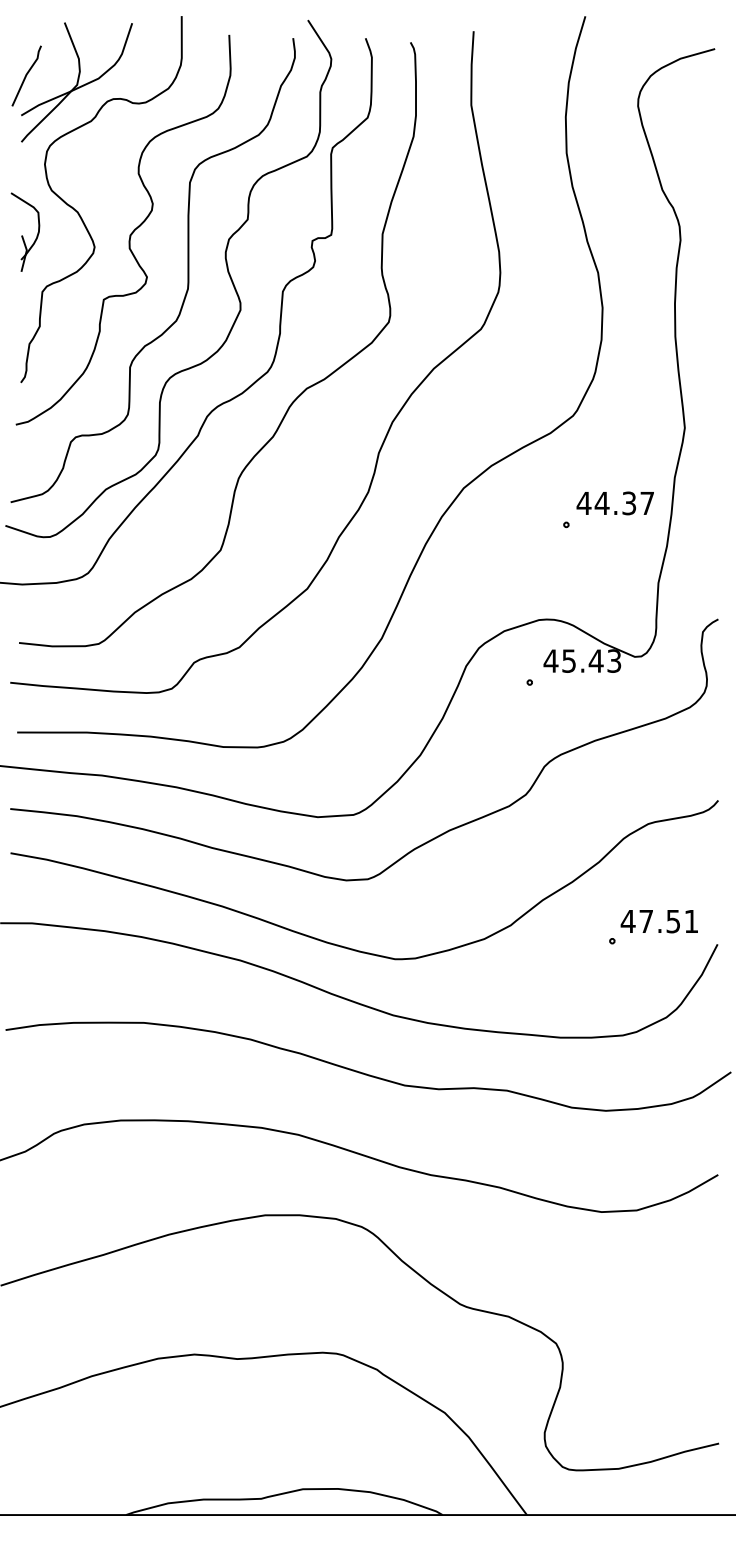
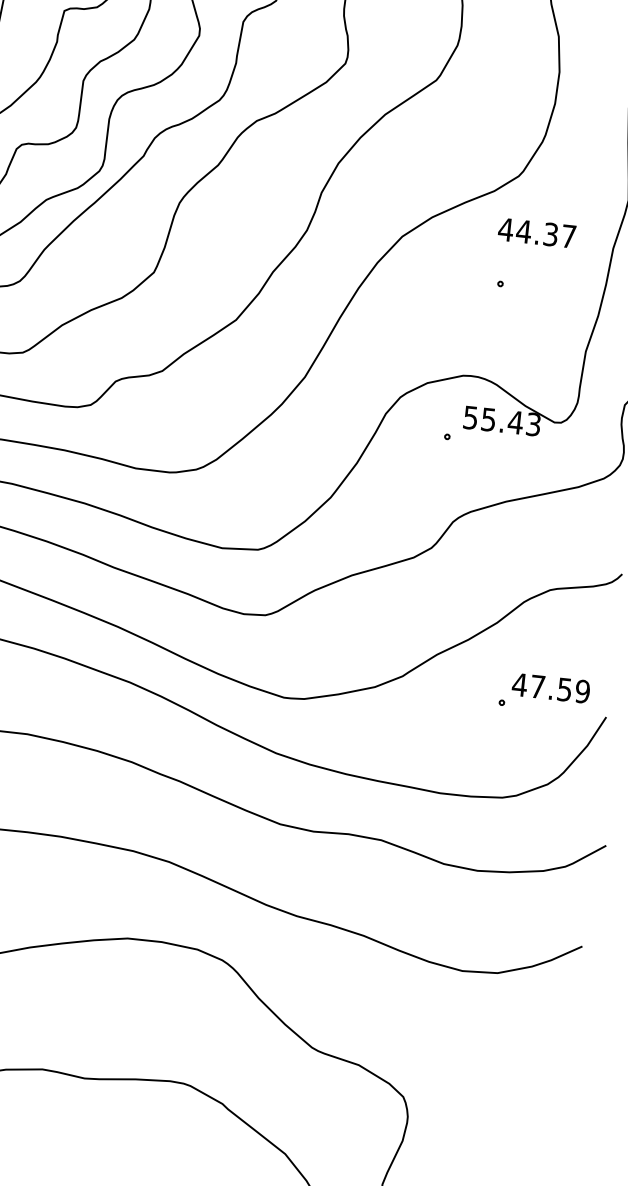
text: (614, 503) -> (536, 233), moved
text: (550, 660) -> (470, 417), 45.43 -> 55.43
text: (691, 921) -> (582, 691), 47.51 -> 47.59

